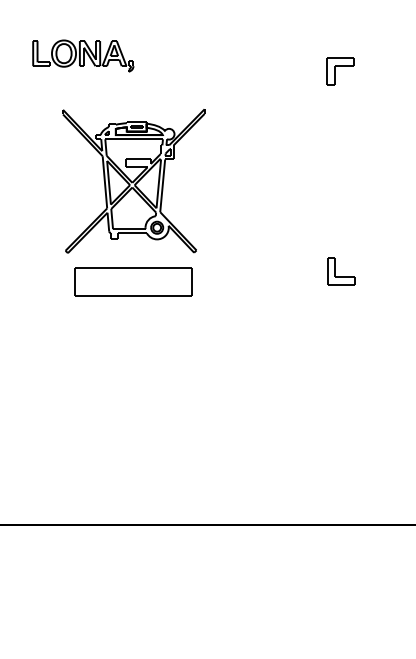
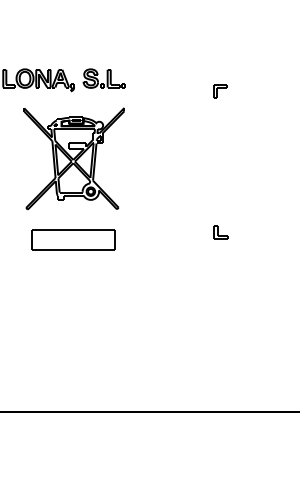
part: (175, 53) -> (103, 78), added
part: (340, 71) -> (220, 91), size x0.71
part: (132, 180) -> (73, 158), moved
part: (340, 271) -> (220, 232), size x0.71

